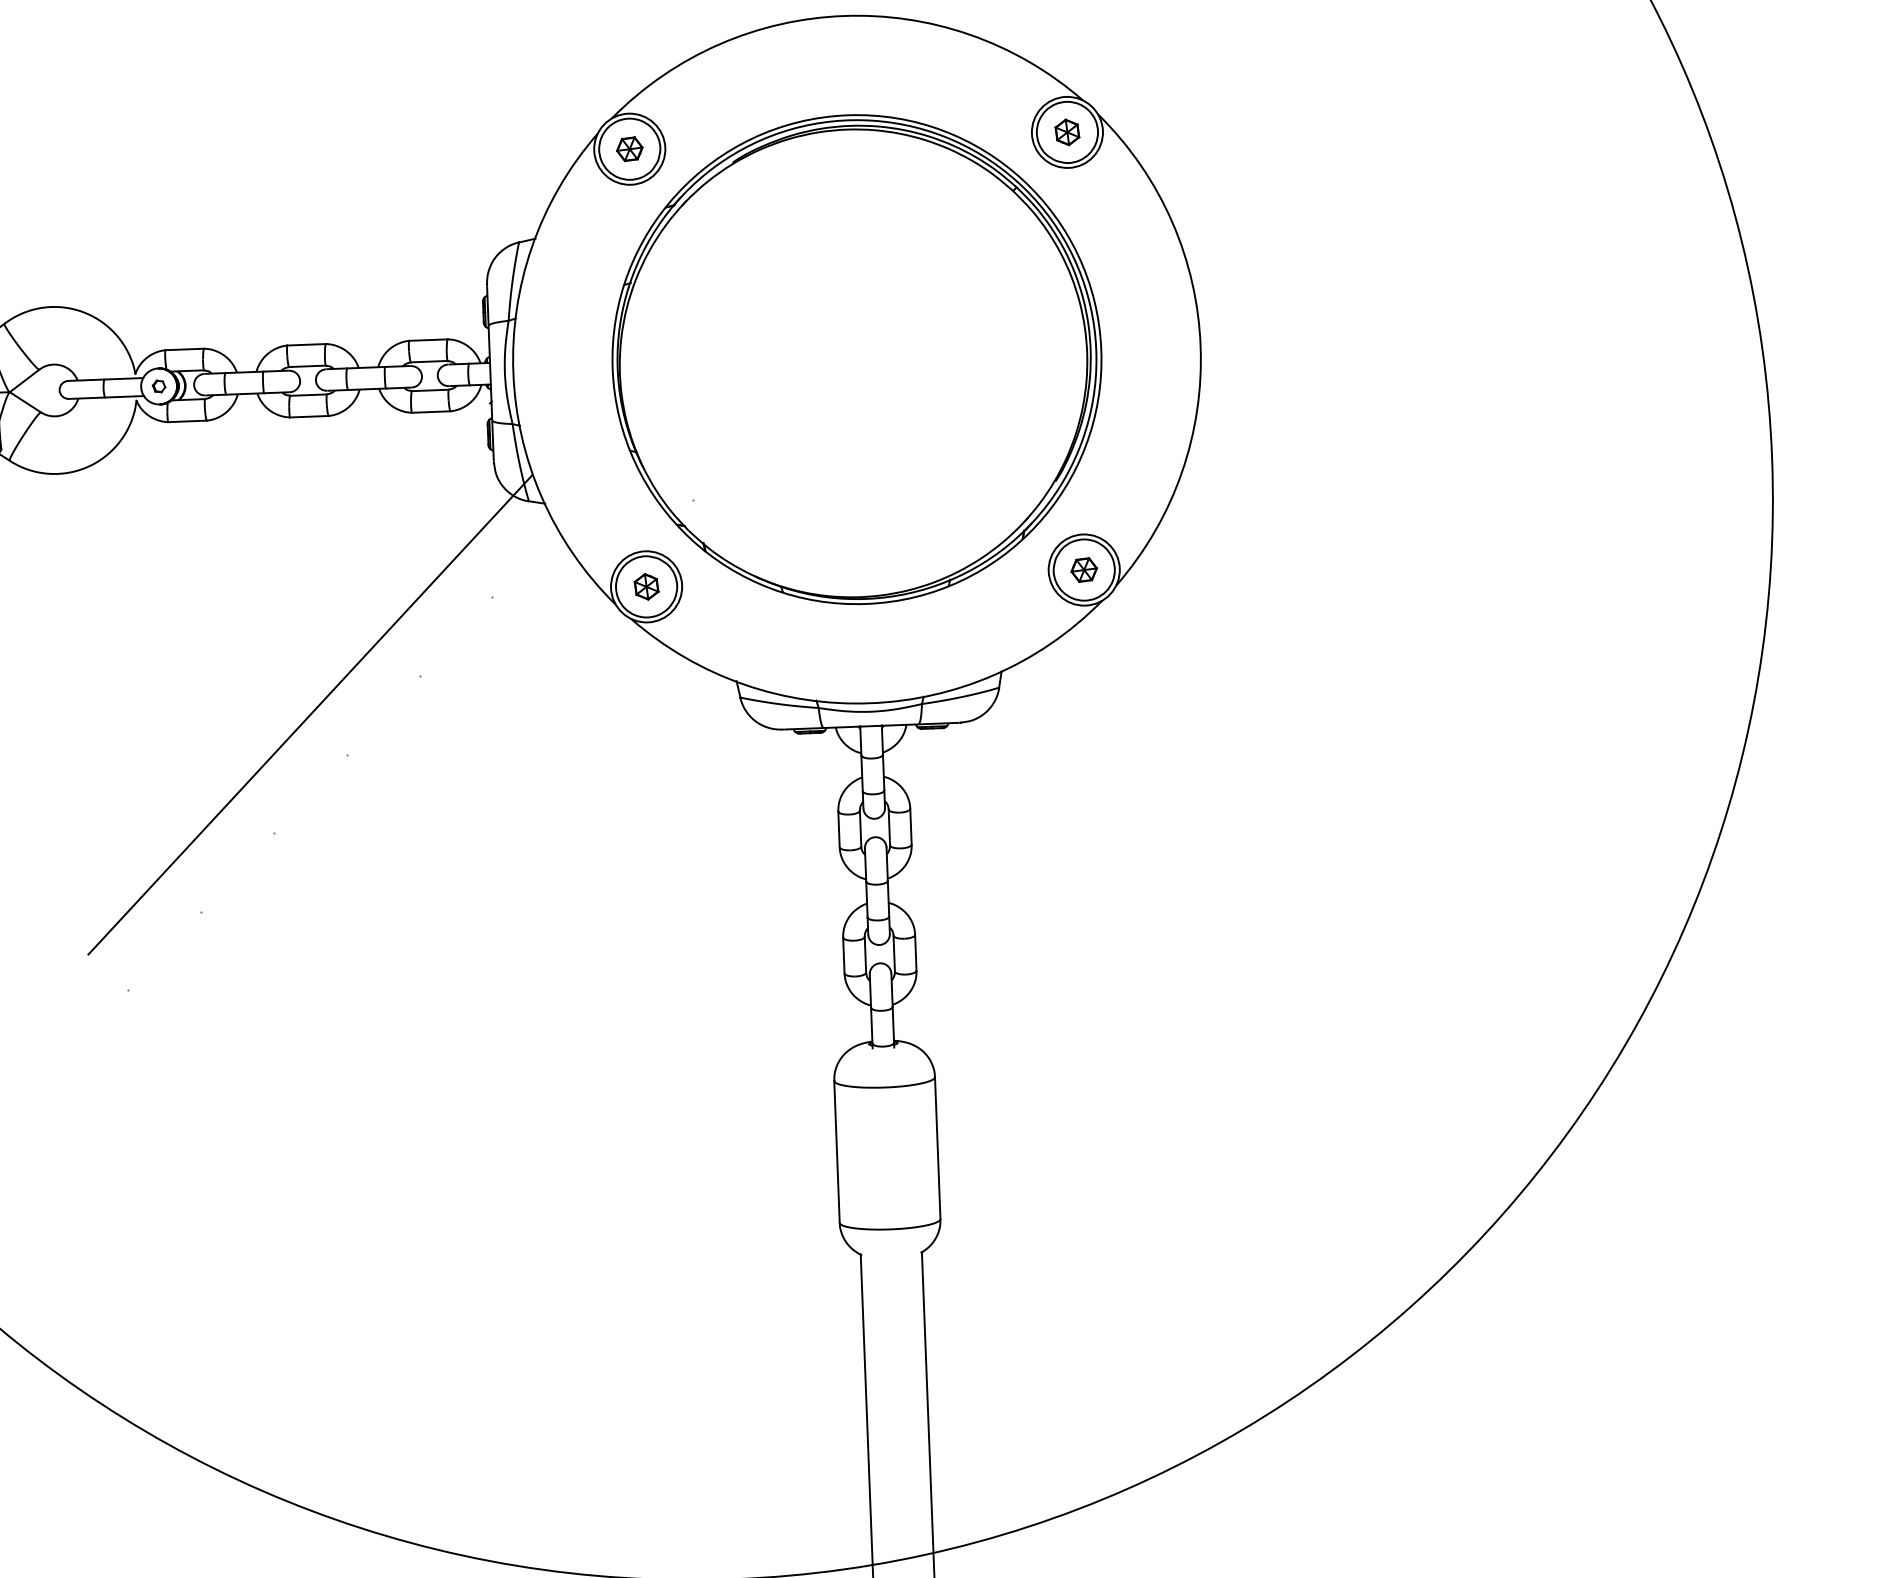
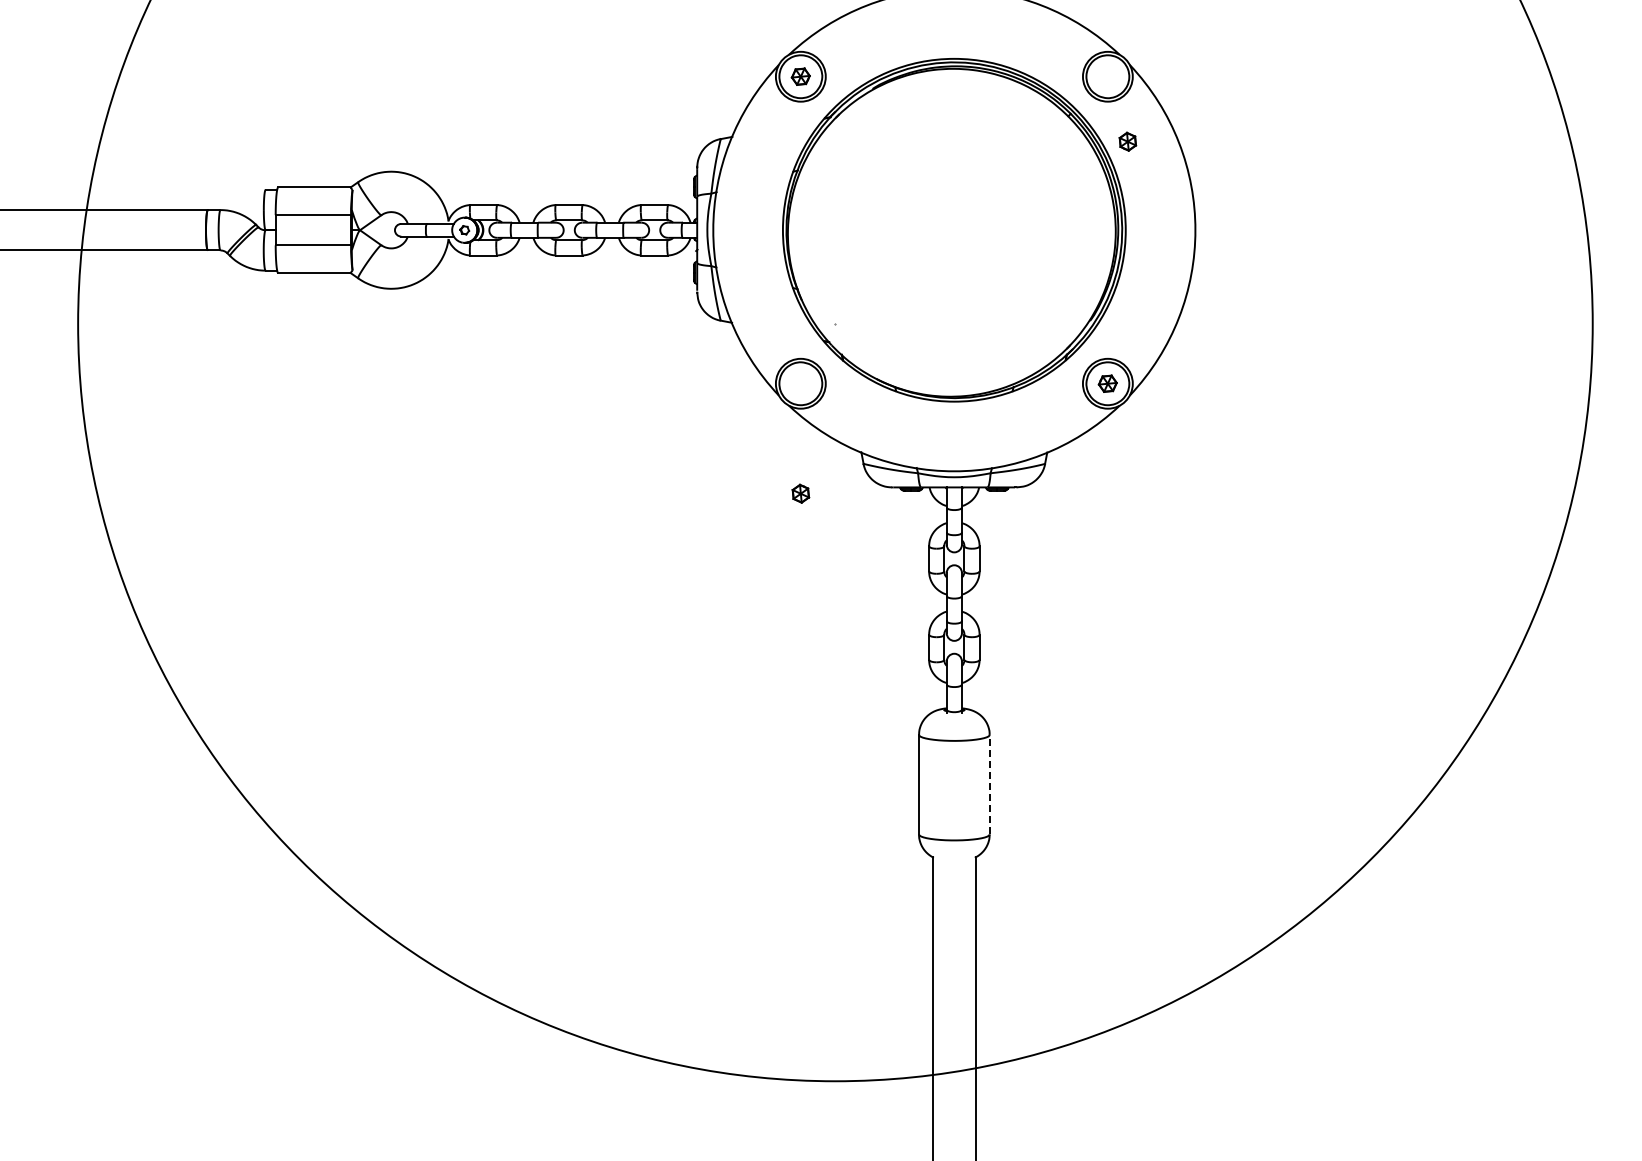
part: (1066, 132) -> (1127, 141), moved
part: (646, 586) -> (800, 493), moved
hatch: (313, 730) -> (563, 475), removed
line: (937, 1147) -> (989, 784), solid -> dashed

